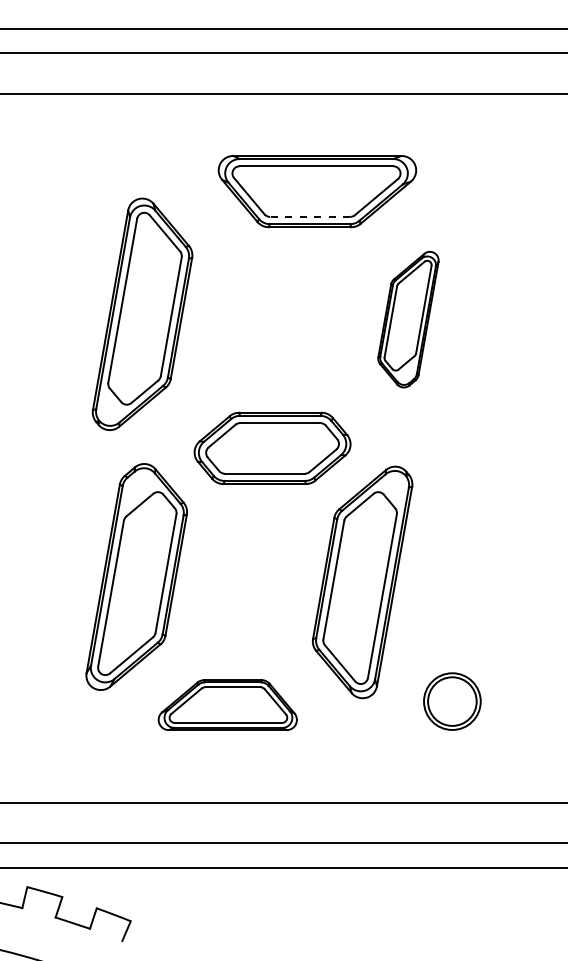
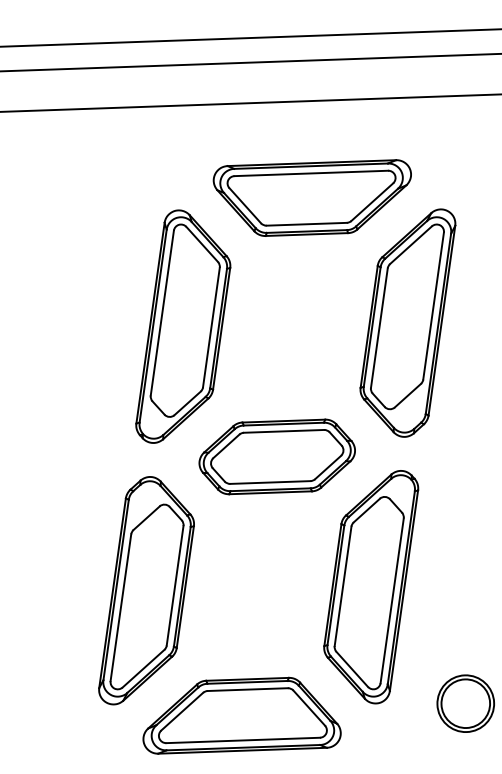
line: (309, 216) -> (306, 223), dashed -> solid
part: (142, 313) -> (182, 325), moved
part: (408, 319) -> (408, 323), size x1.67
part: (227, 704) -> (241, 714), size x1.43

